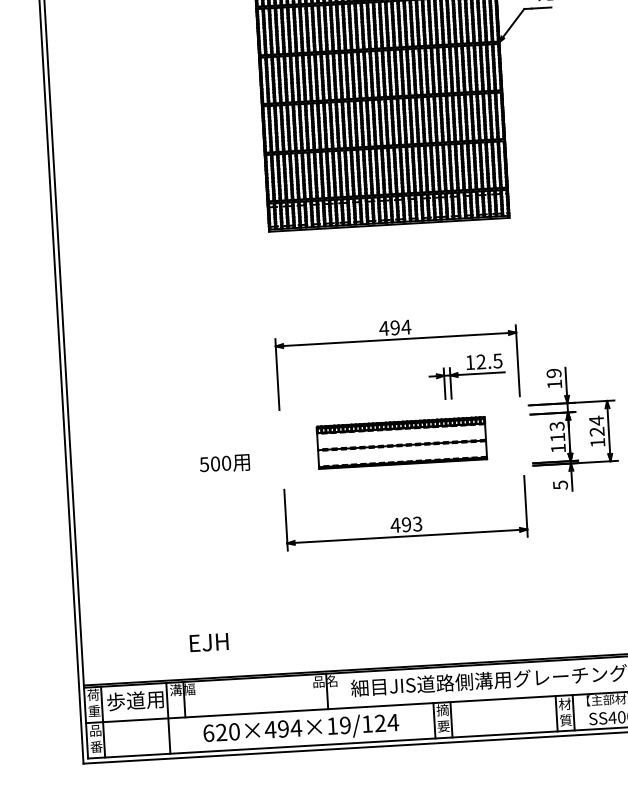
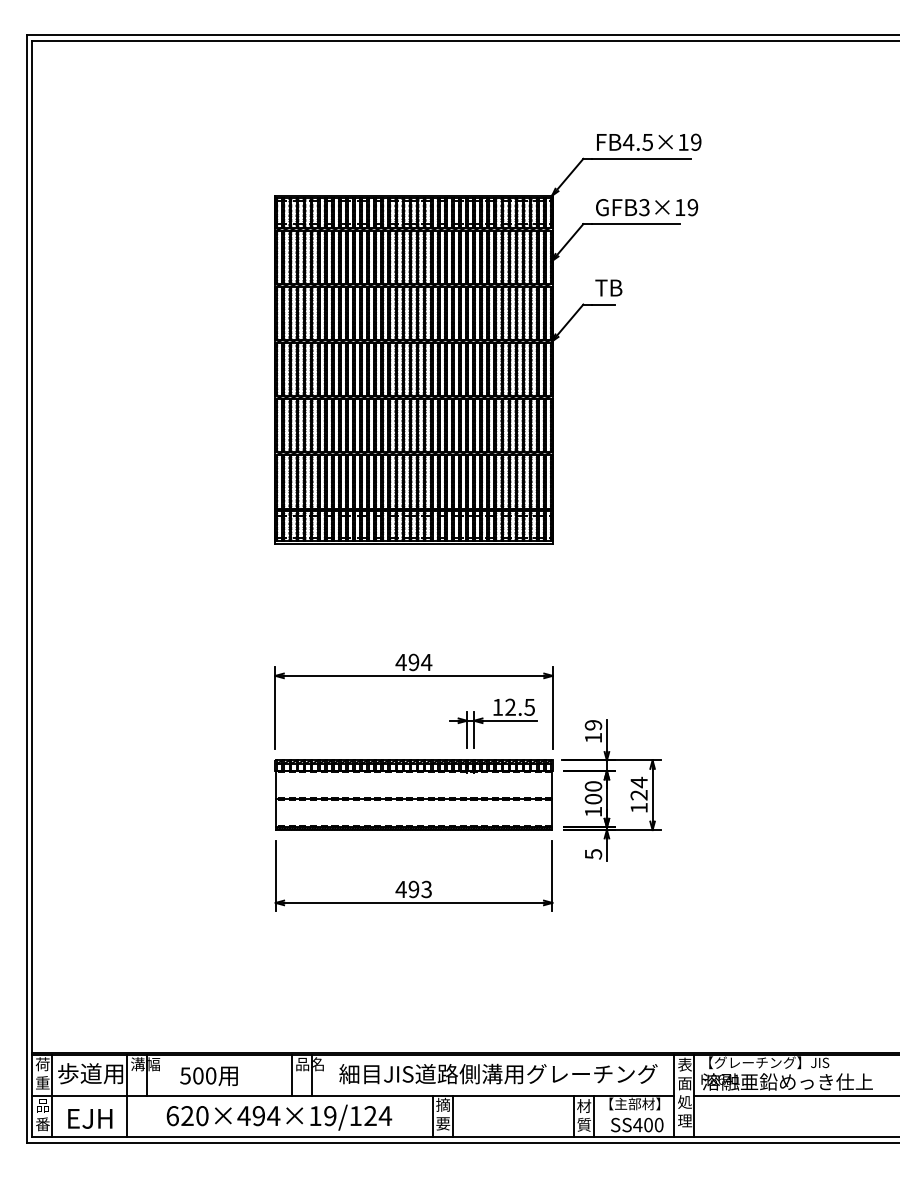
text: (557, 431) -> (593, 792), 113 -> 100
part: (401, 442) -> (413, 794), size x1.43
text: (224, 463) -> (208, 1075), moved
text: (209, 642) -> (90, 1118), moved
line: (309, 692) -> (291, 1075), added

